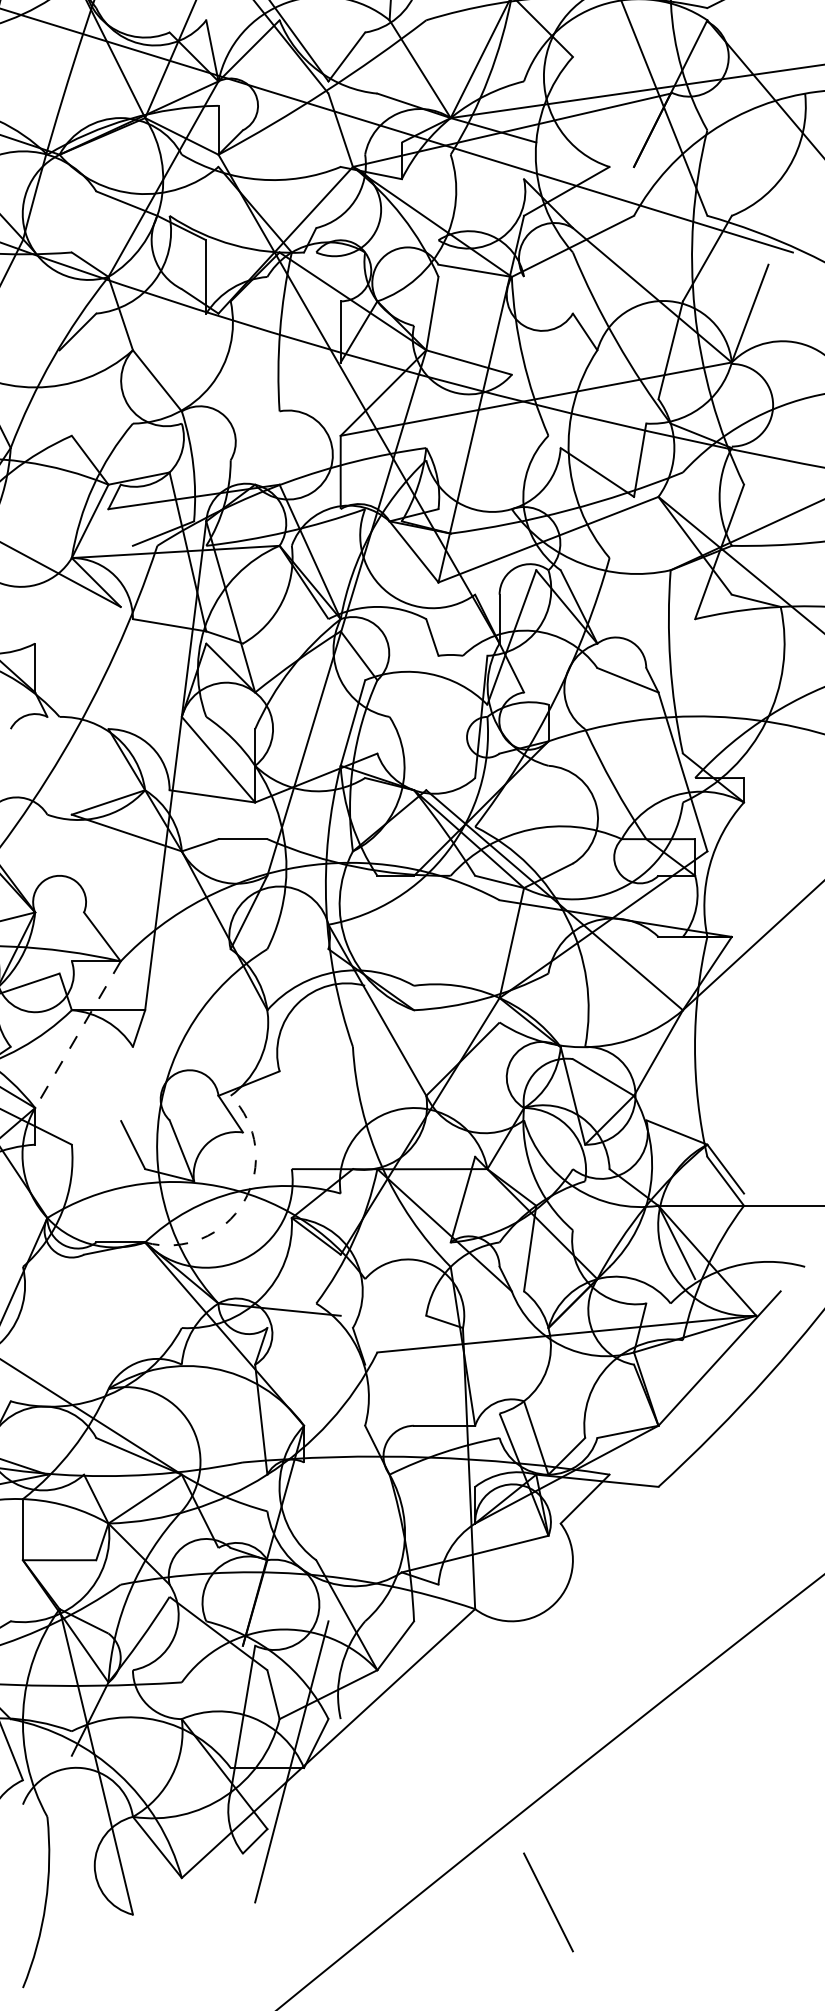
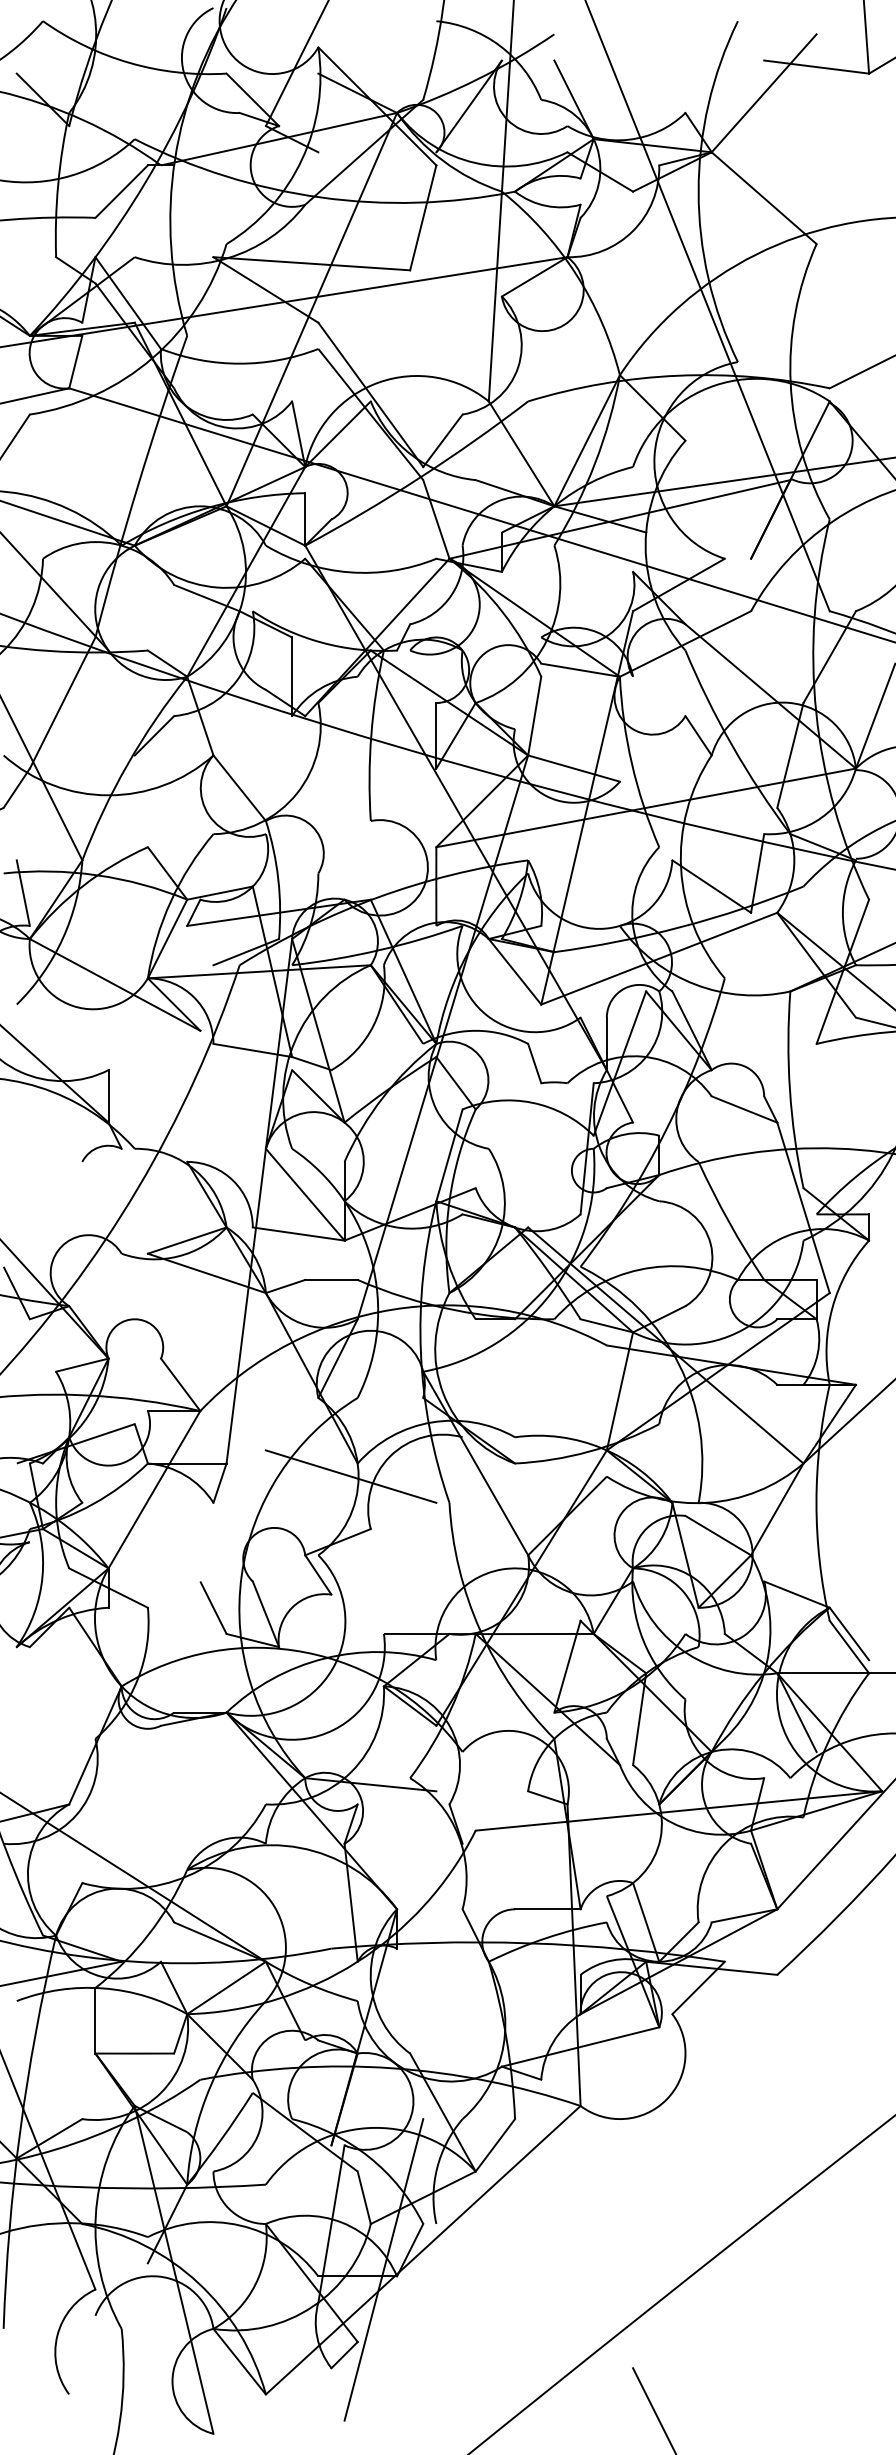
line: (260, 1022) -> (350, 1476), added
line: (77, 1035) -> (154, 1490), dashed -> solid
arc: (243, 1202) -> (332, 1669), dashed -> solid

